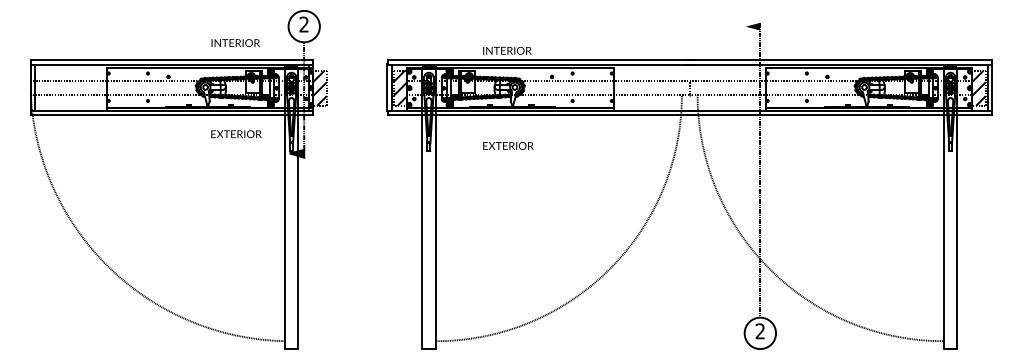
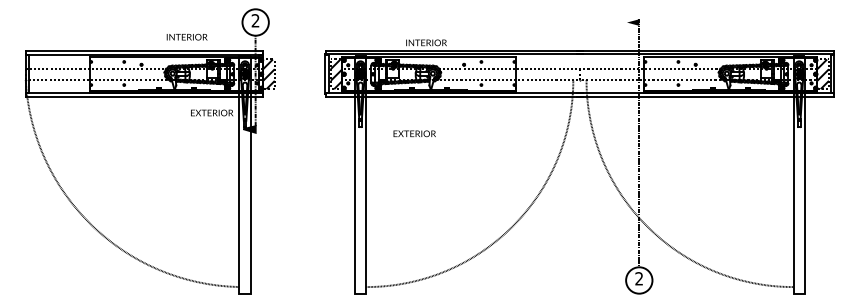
text: (235, 42) -> (186, 36), moved
text: (236, 134) -> (212, 113), moved
text: (508, 145) -> (414, 133), moved

